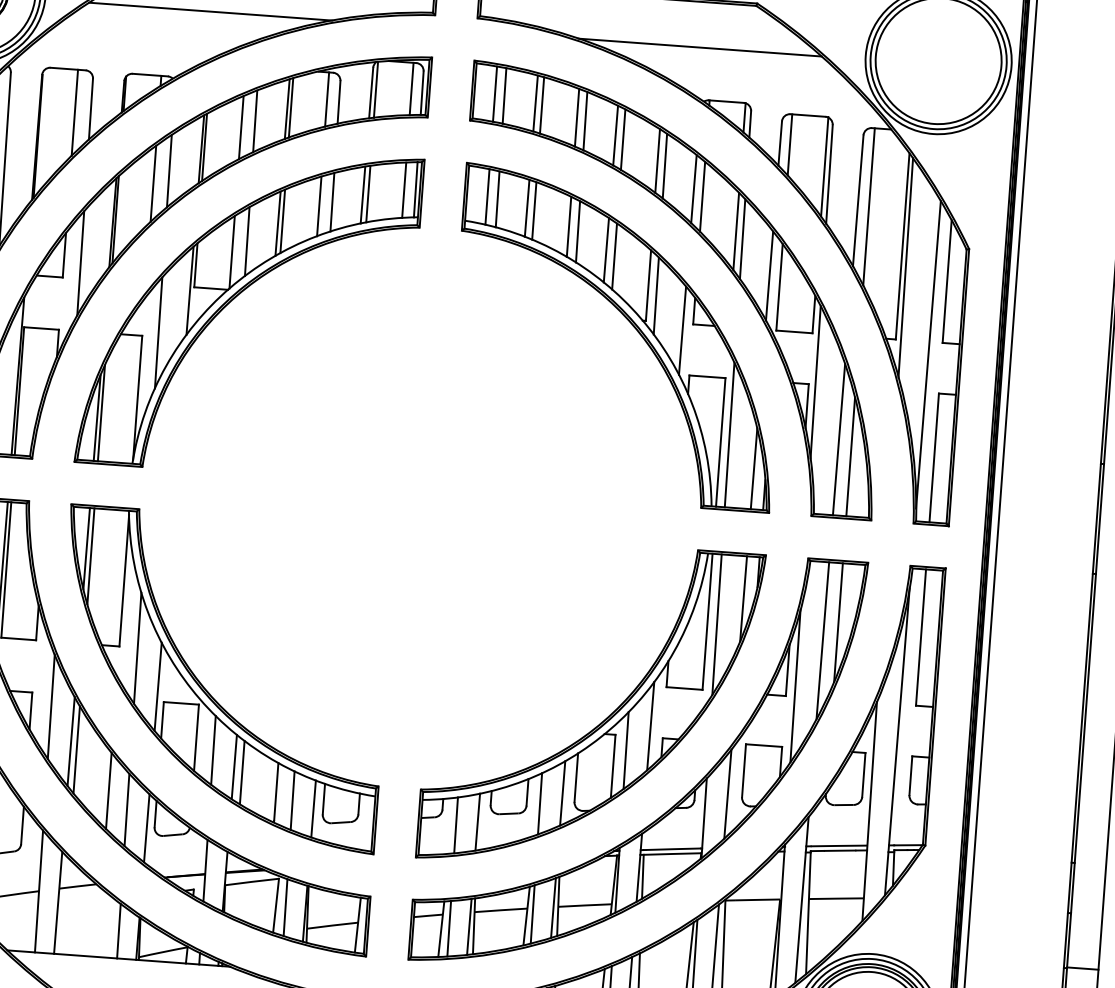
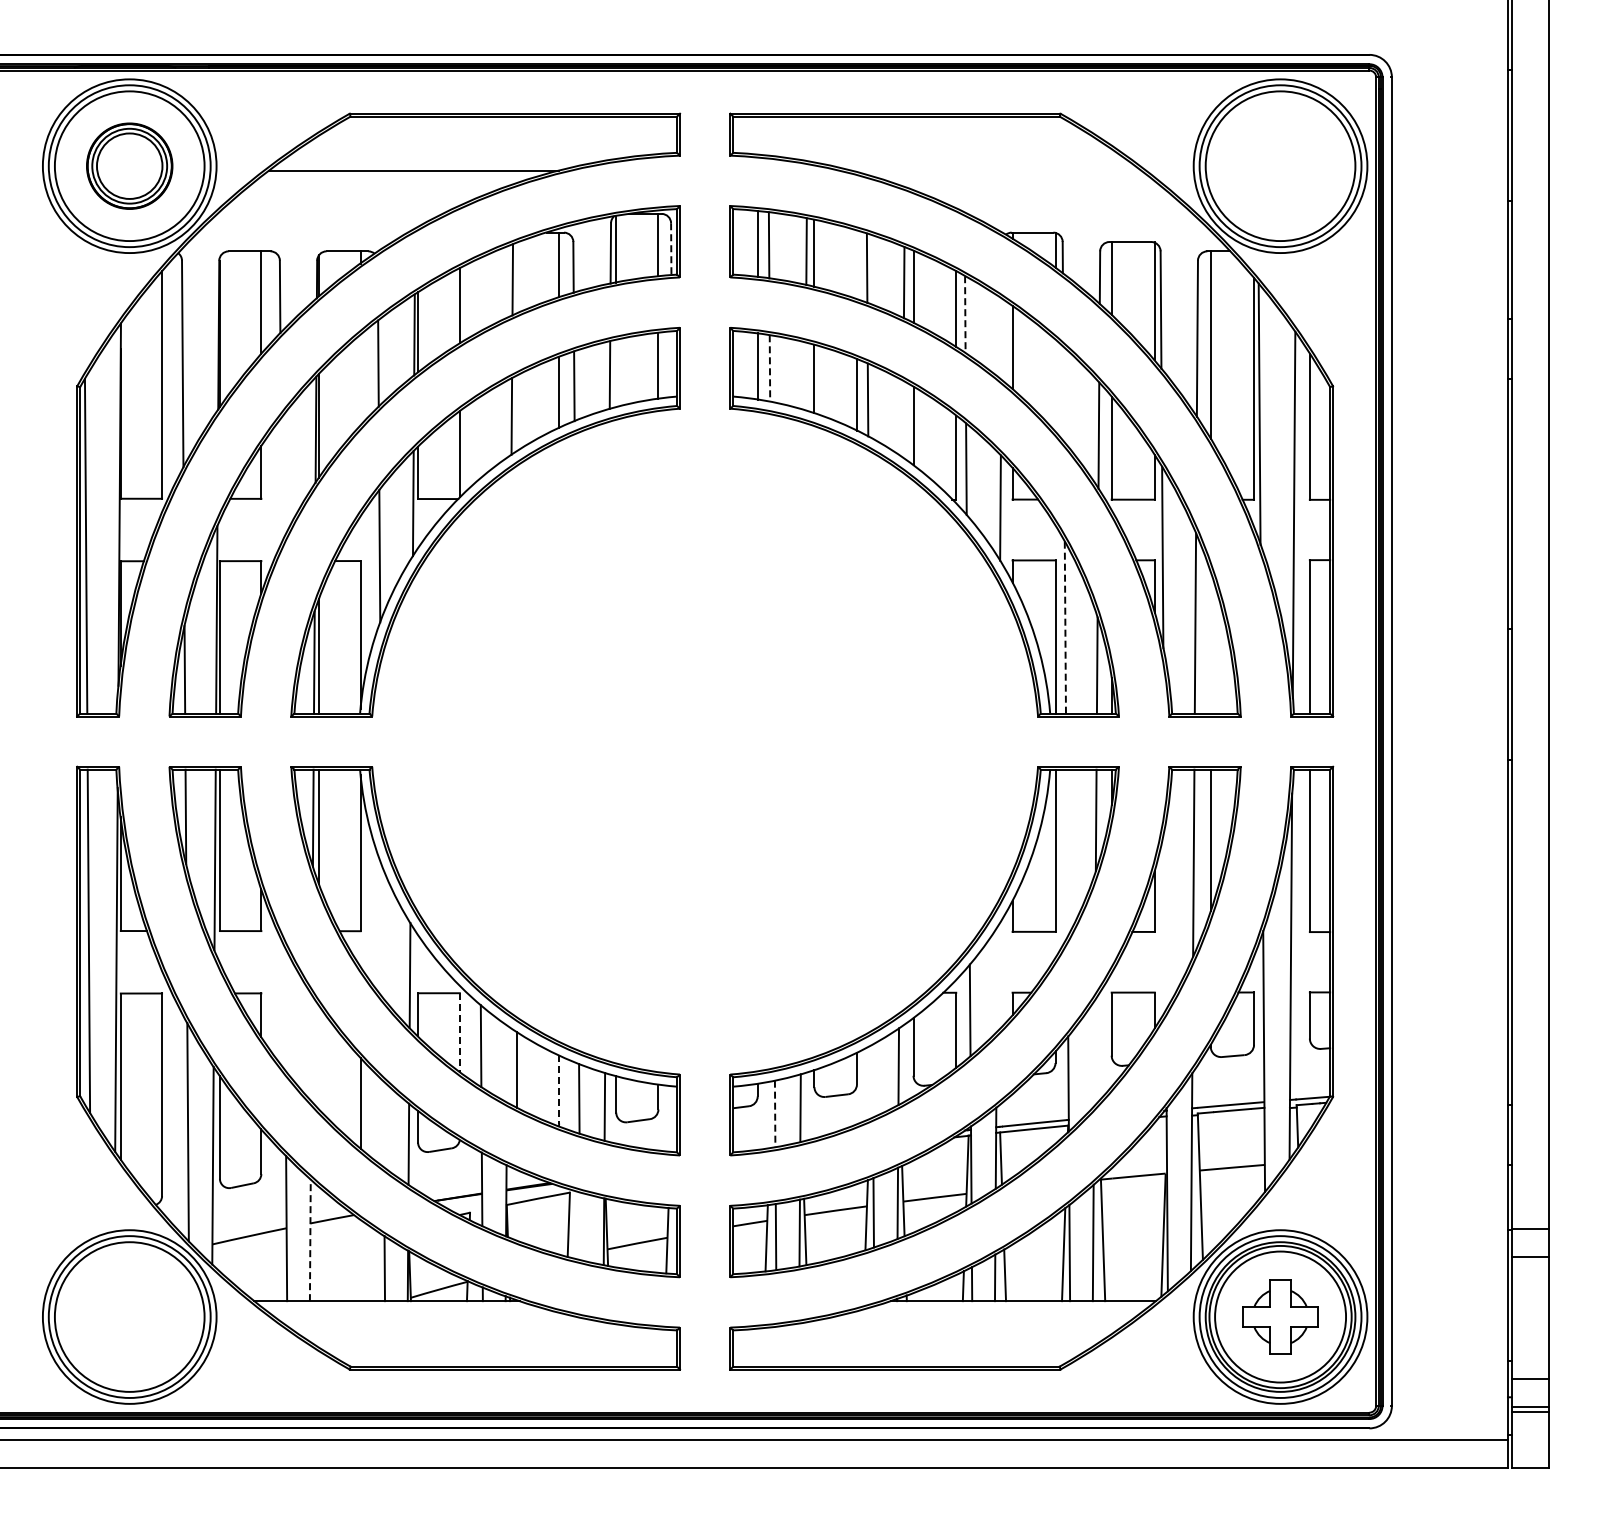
line: (699, 47) -> (996, 170), removed
line: (422, 92) -> (671, 248), solid -> dashed
line: (291, 107) -> (517, 277), removed
line: (576, 117) -> (856, 264), removed
line: (254, 120) -> (475, 296), removed
line: (665, 167) -> (965, 315), solid -> dashed
line: (153, 183) -> (360, 379), removed
line: (693, 188) -> (1001, 338), removed
line: (415, 189) -> (671, 363), removed
line: (368, 194) -> (616, 373), removed
line: (497, 200) -> (769, 369), solid -> dashed
line: (526, 208) -> (805, 376), removed
line: (283, 220) -> (517, 412), removed
line: (736, 231) -> (1055, 385), removed
line: (742, 238) -> (1063, 393), removed
line: (246, 241) -> (476, 440), removed
line: (605, 250) -> (902, 419), removed
line: (79, 263) -> (280, 480), removed
line: (729, 435) -> (1065, 627), solid -> dashed
line: (850, 456) -> (1210, 642), removed
line: (716, 623) -> (1066, 852), removed
line: (136, 648) -> (381, 931), removed
line: (794, 685) -> (1164, 918), removed
line: (50, 706) -> (284, 1008), removed
line: (650, 726) -> (996, 979), removed
line: (196, 738) -> (459, 1033), solid -> dashed
line: (71, 741) -> (311, 1047), removed
line: (76, 749) -> (318, 1057), removed
line: (234, 766) -> (507, 1063), removed
line: (276, 792) -> (559, 1090), solid -> dashed
line: (727, 794) -> (1094, 1053), removed
line: (539, 803) -> (872, 1080), removed
line: (126, 810) -> (383, 1124), removed
line: (456, 825) -> (775, 1114), solid -> dashed
line: (58, 902) -> (310, 1240), solid -> dashed
line: (284, 906) -> (579, 1225), removed

